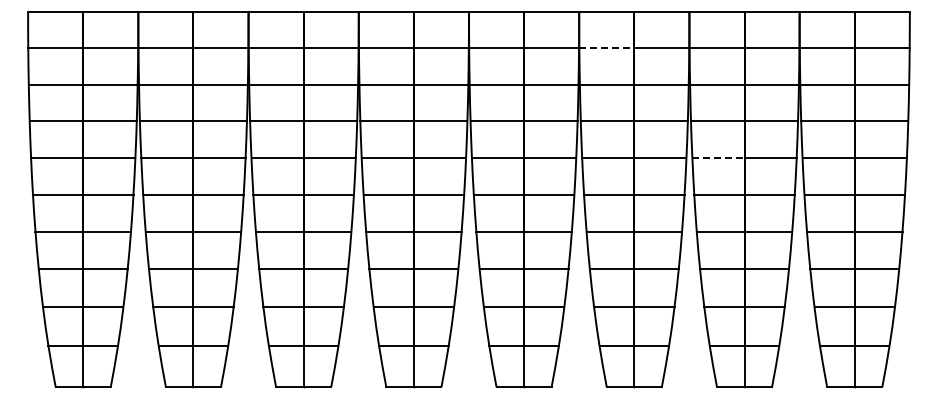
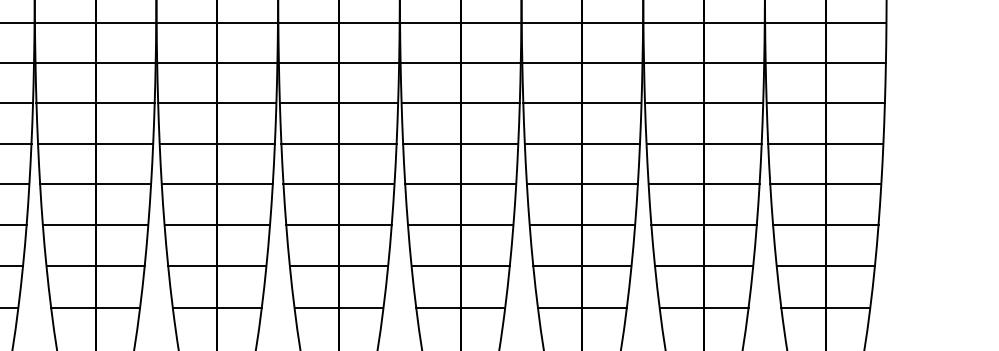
line: (606, 48) -> (551, 22), dashed -> solid
line: (718, 157) -> (675, 143), dashed -> solid

